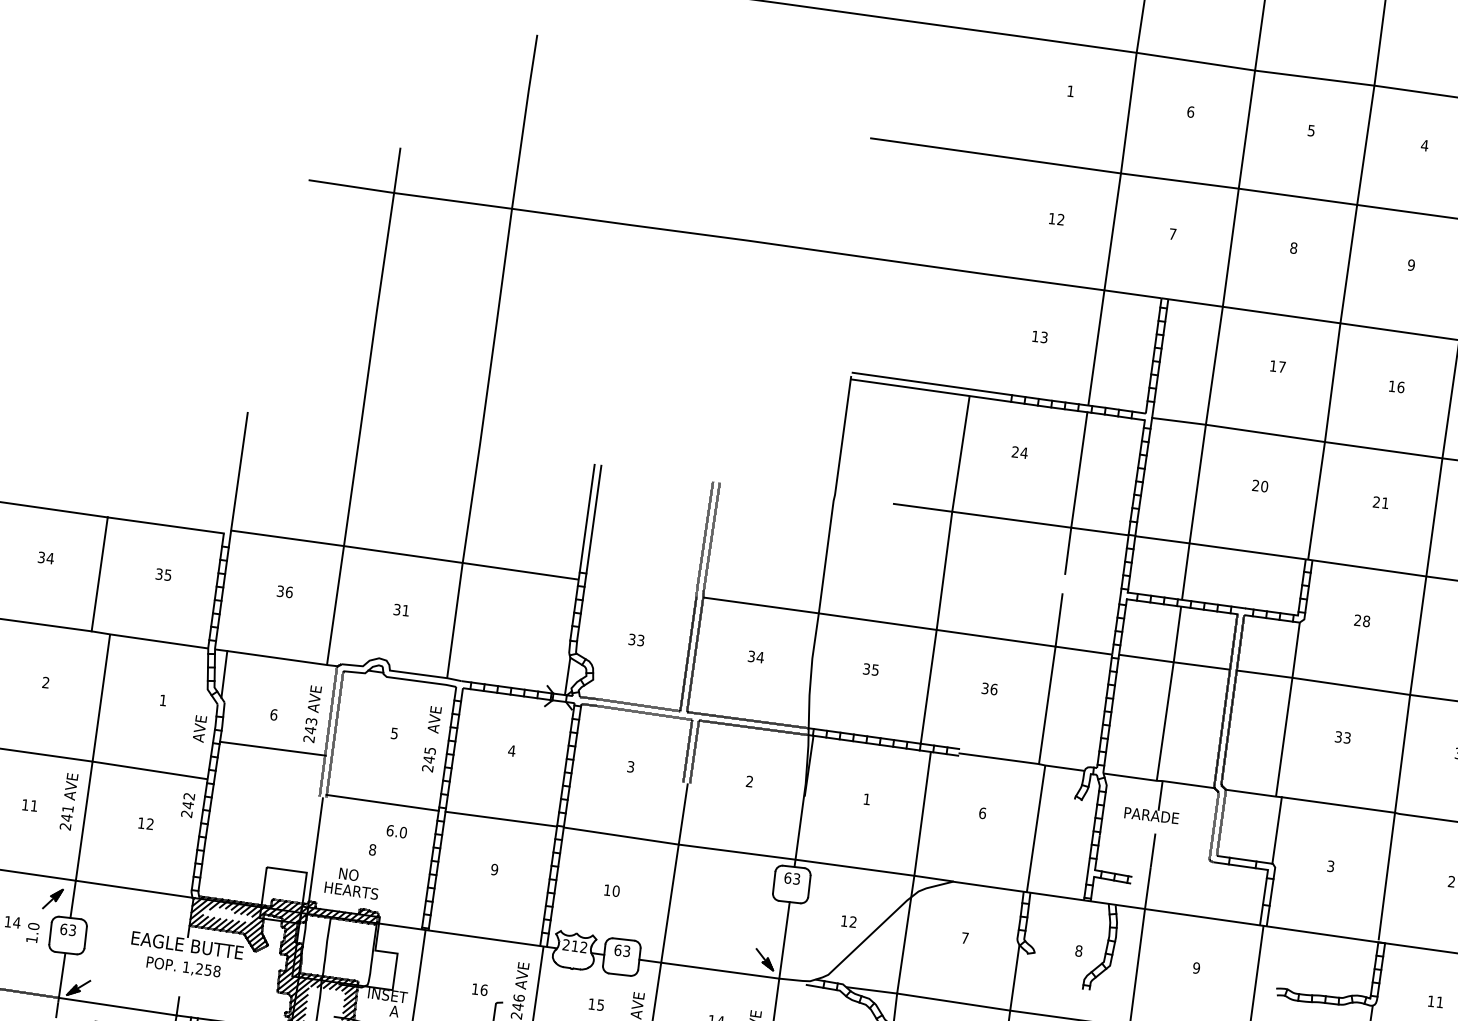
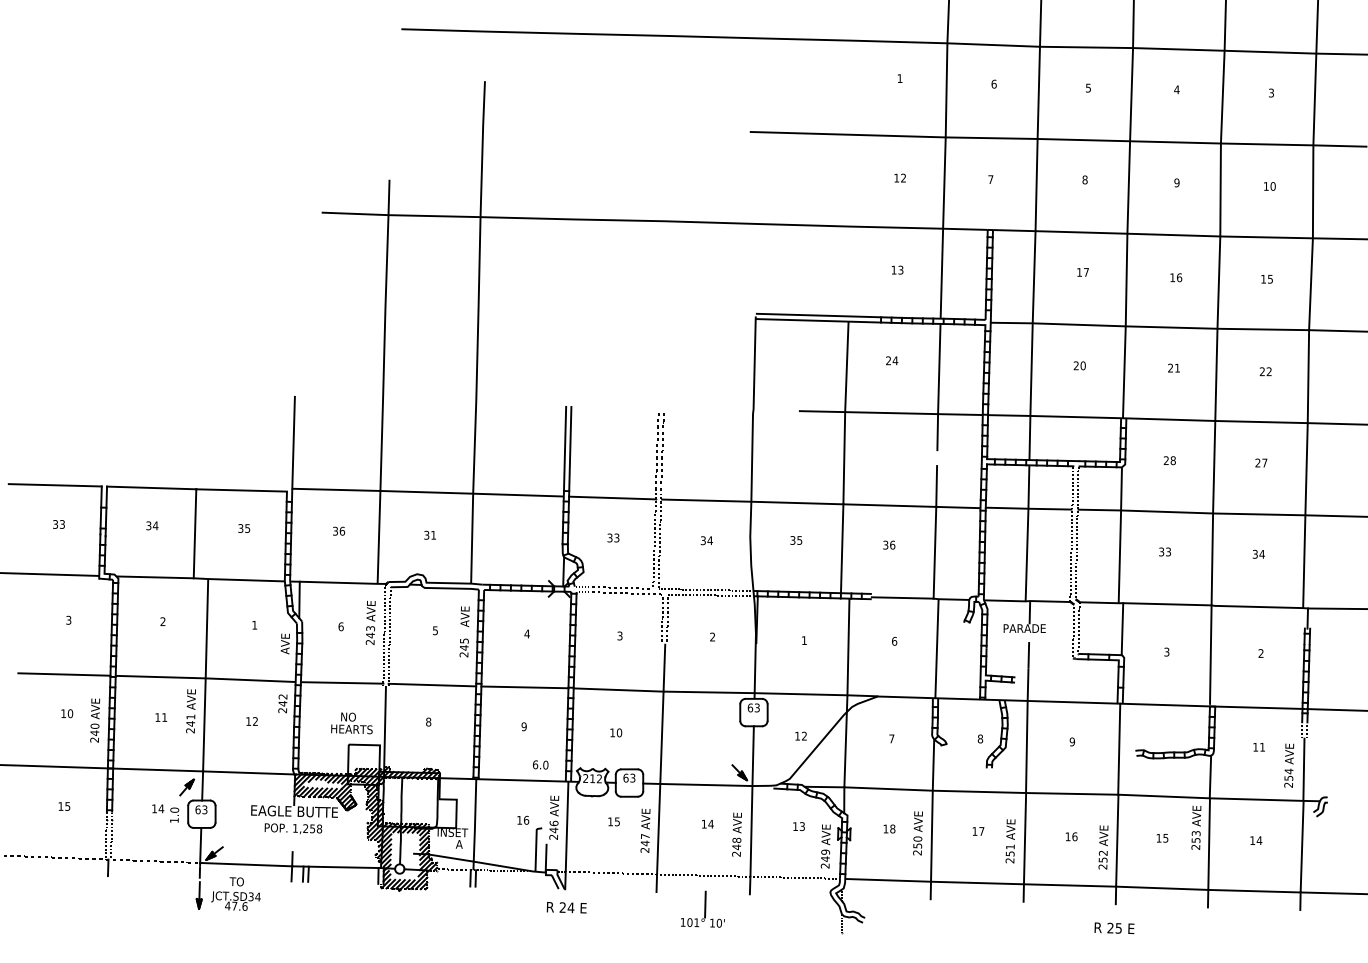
line: (641, 587) -> (612, 497), added
line: (272, 748) -> (341, 682), moved
text: (396, 830) -> (540, 764), moved
text: (351, 883) -> (351, 723), moved

